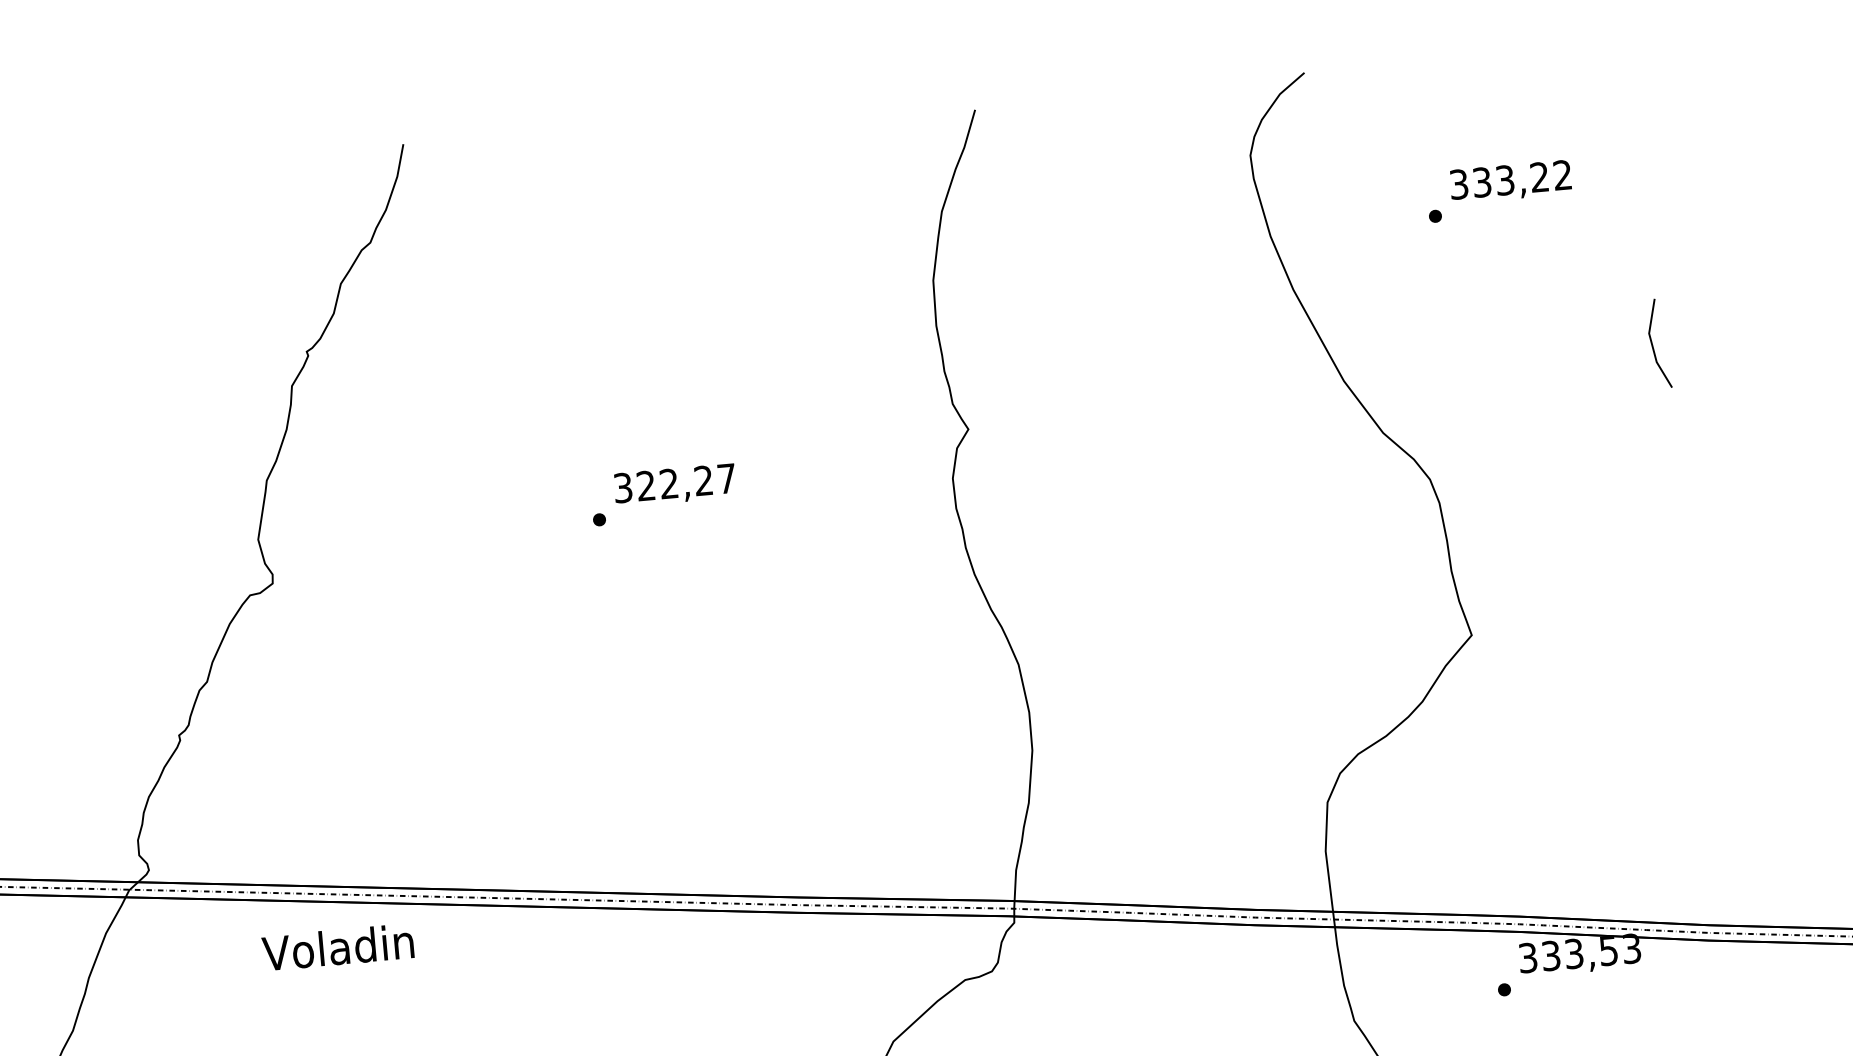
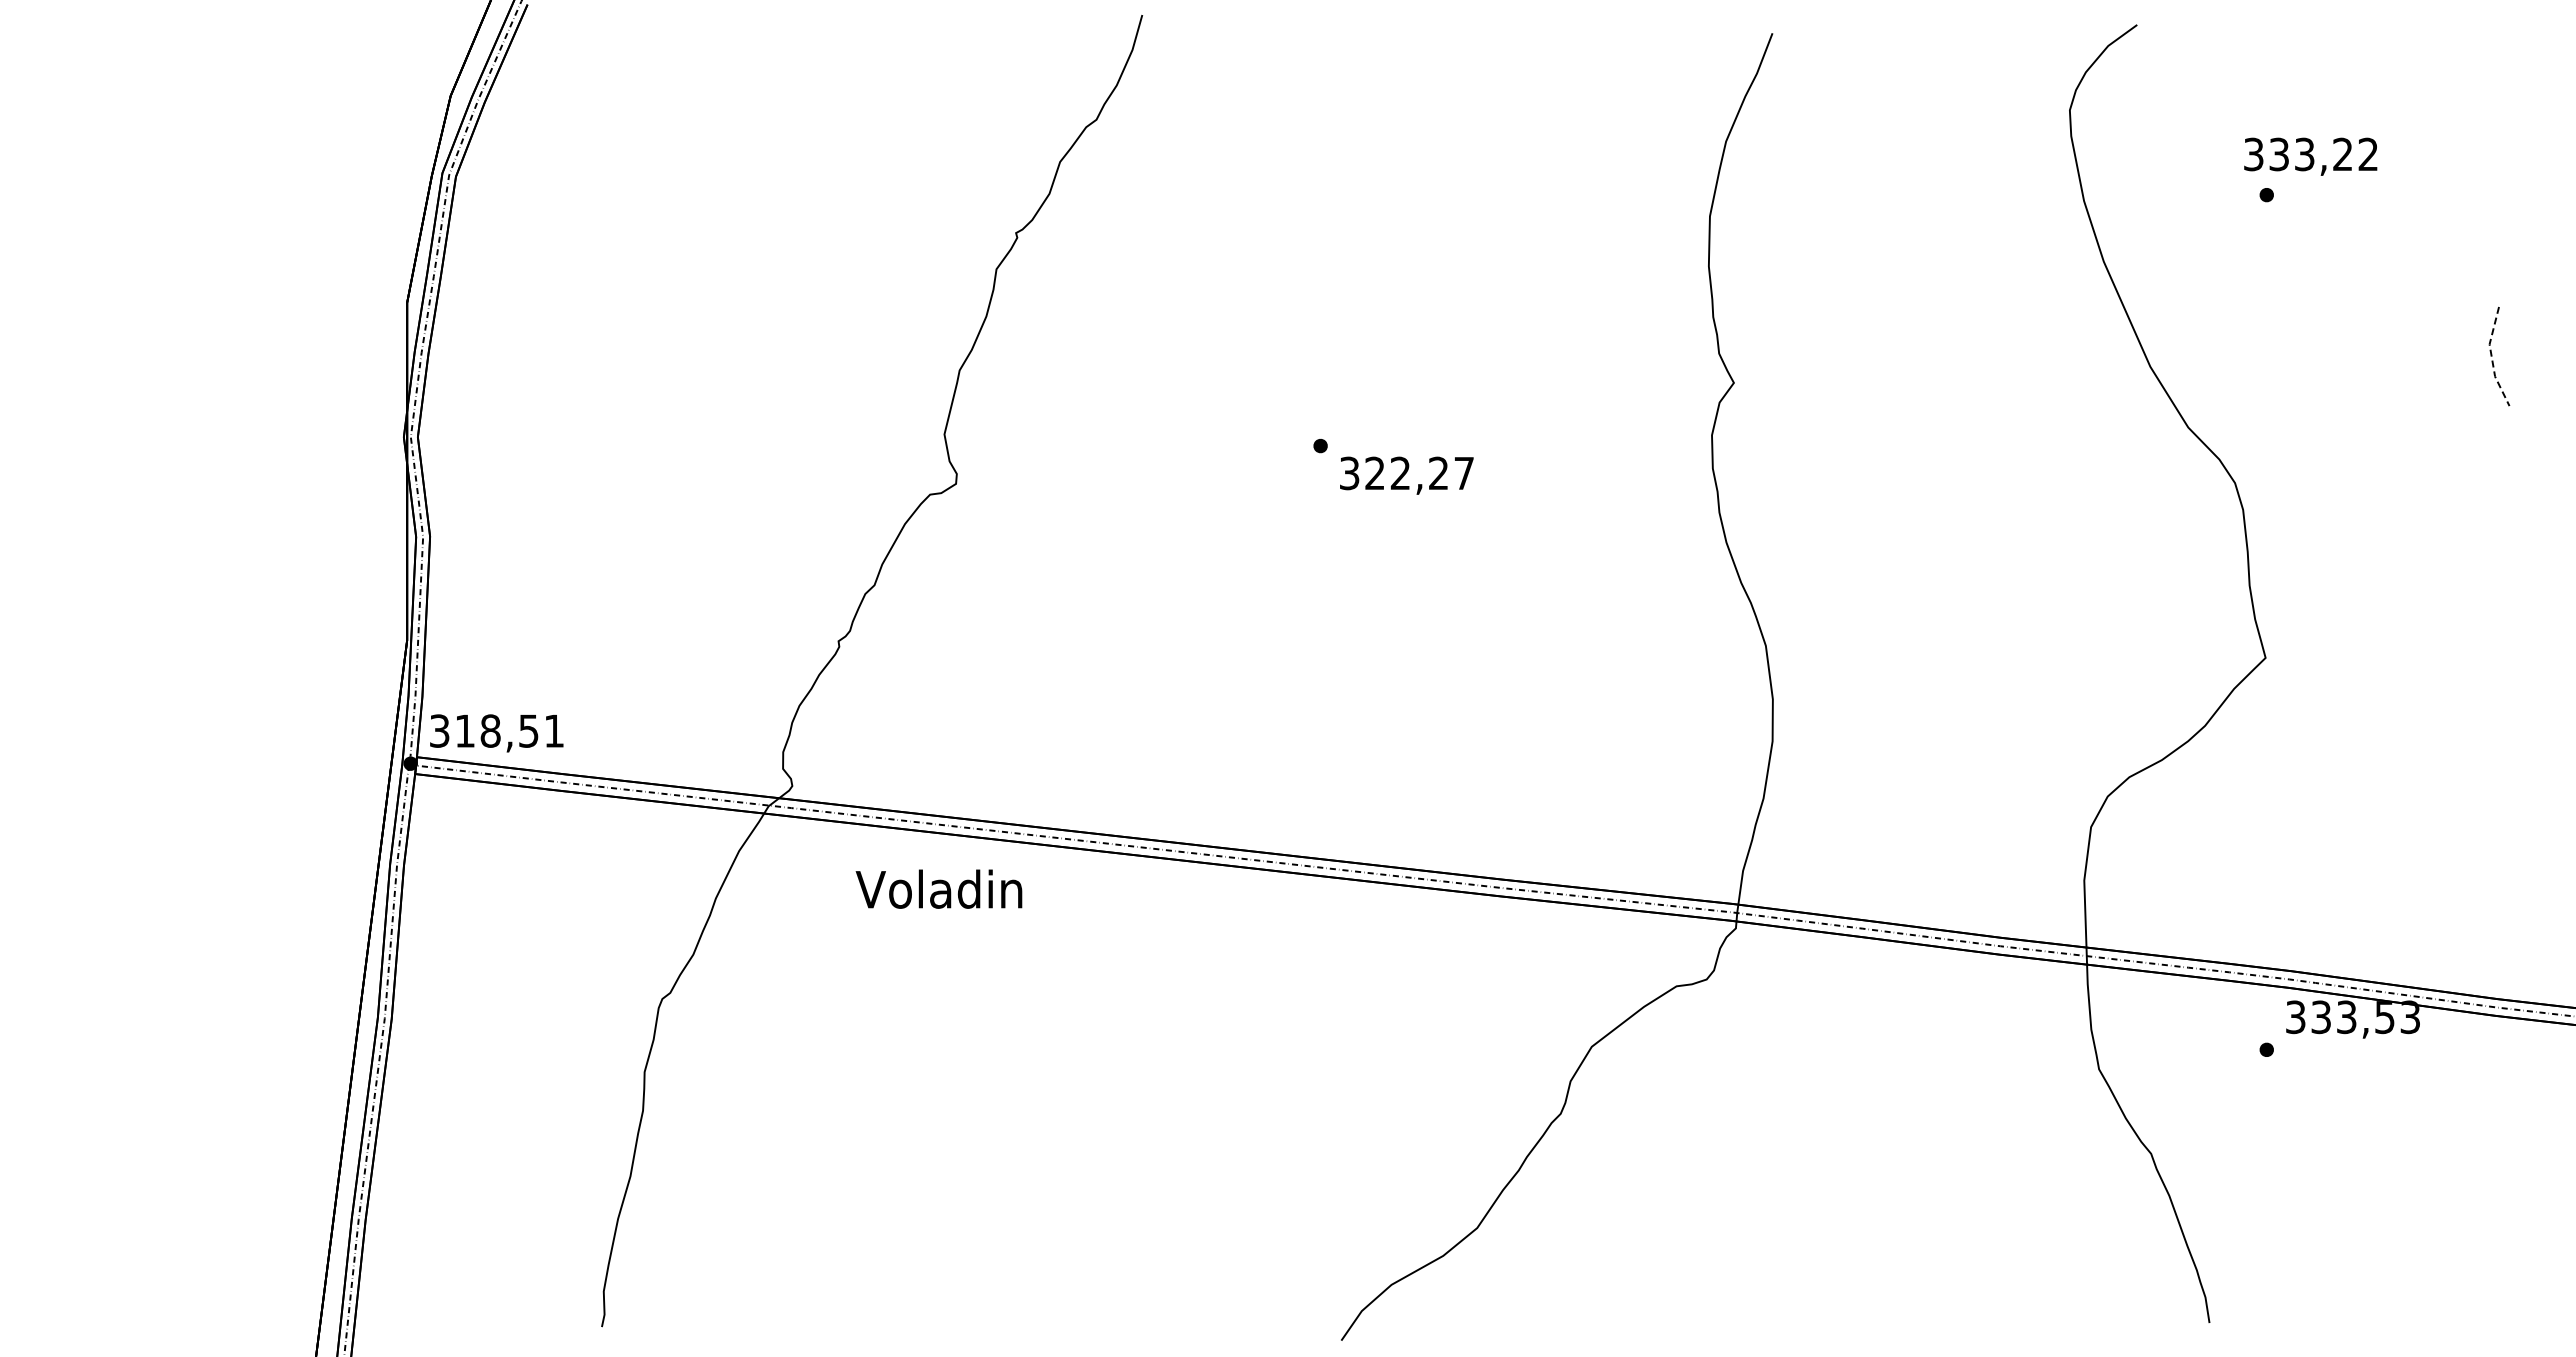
text: (1510, 181) -> (2310, 156), moved
line: (1652, 346) -> (2491, 358), solid -> dashed
text: (674, 485) -> (1406, 475), moved
text: (337, 946) -> (938, 888), moved

